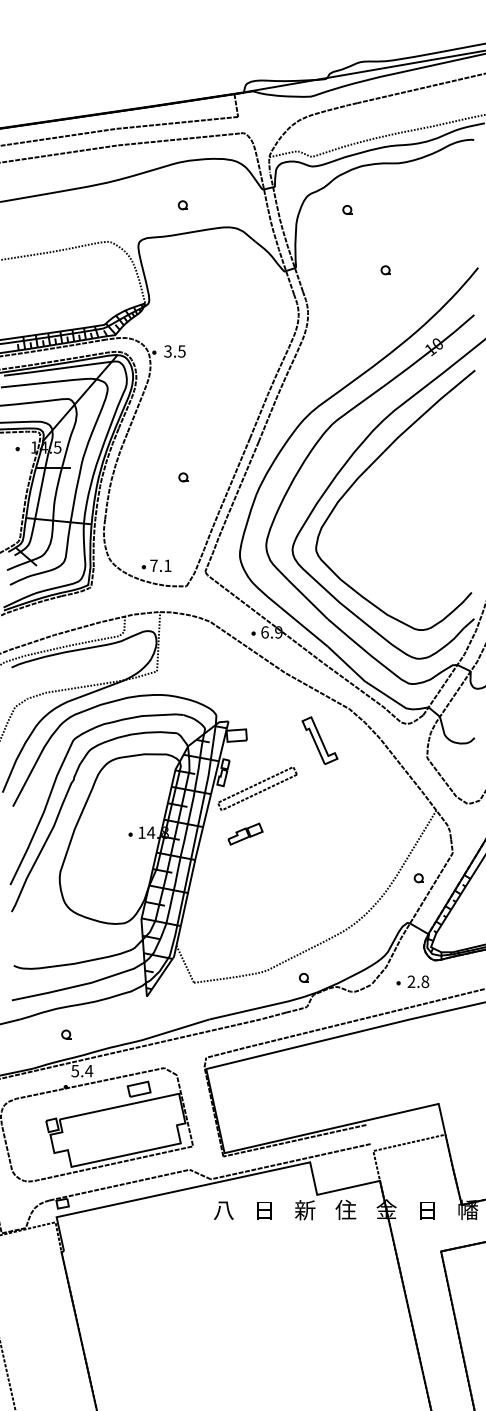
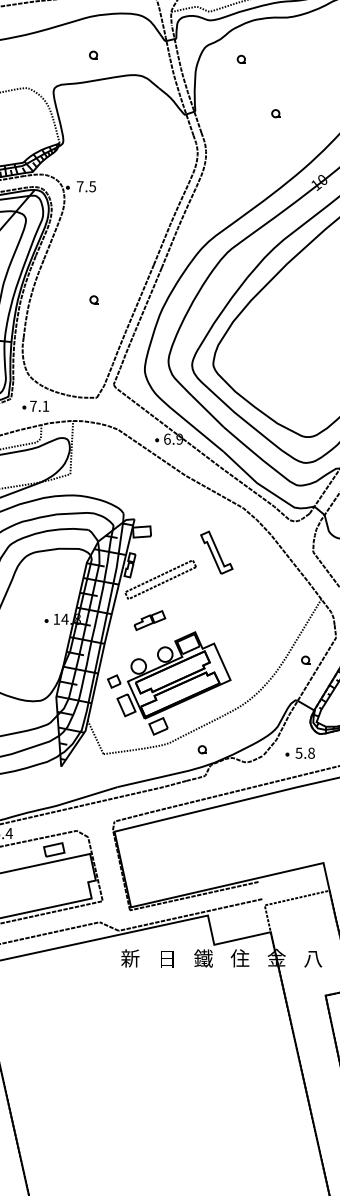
text: (167, 351) -> (79, 186), 3.5 -> 7.5
part: (156, 565) -> (35, 406), moved
part: (319, 740) -> (216, 552), moved
part: (266, 904) -> (168, 683), added
text: (411, 981) -> (299, 753), 2.8 -> 5.8
text: (223, 1210) -> (130, 958), 八 -> 新
text: (304, 1210) -> (202, 958), 新 -> 鐵
text: (427, 1210) -> (313, 958), 日 -> 八

